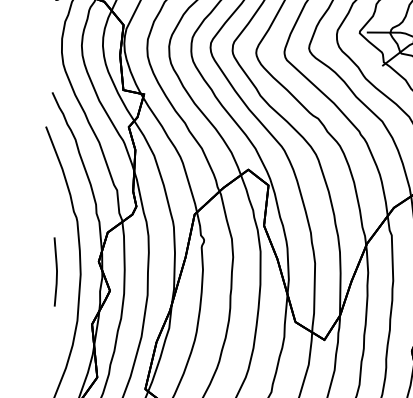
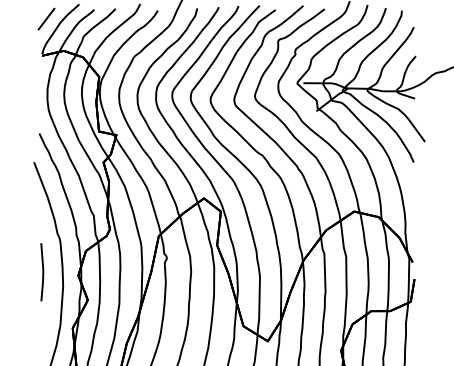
line: (56, 272) -> (42, 272), moved

